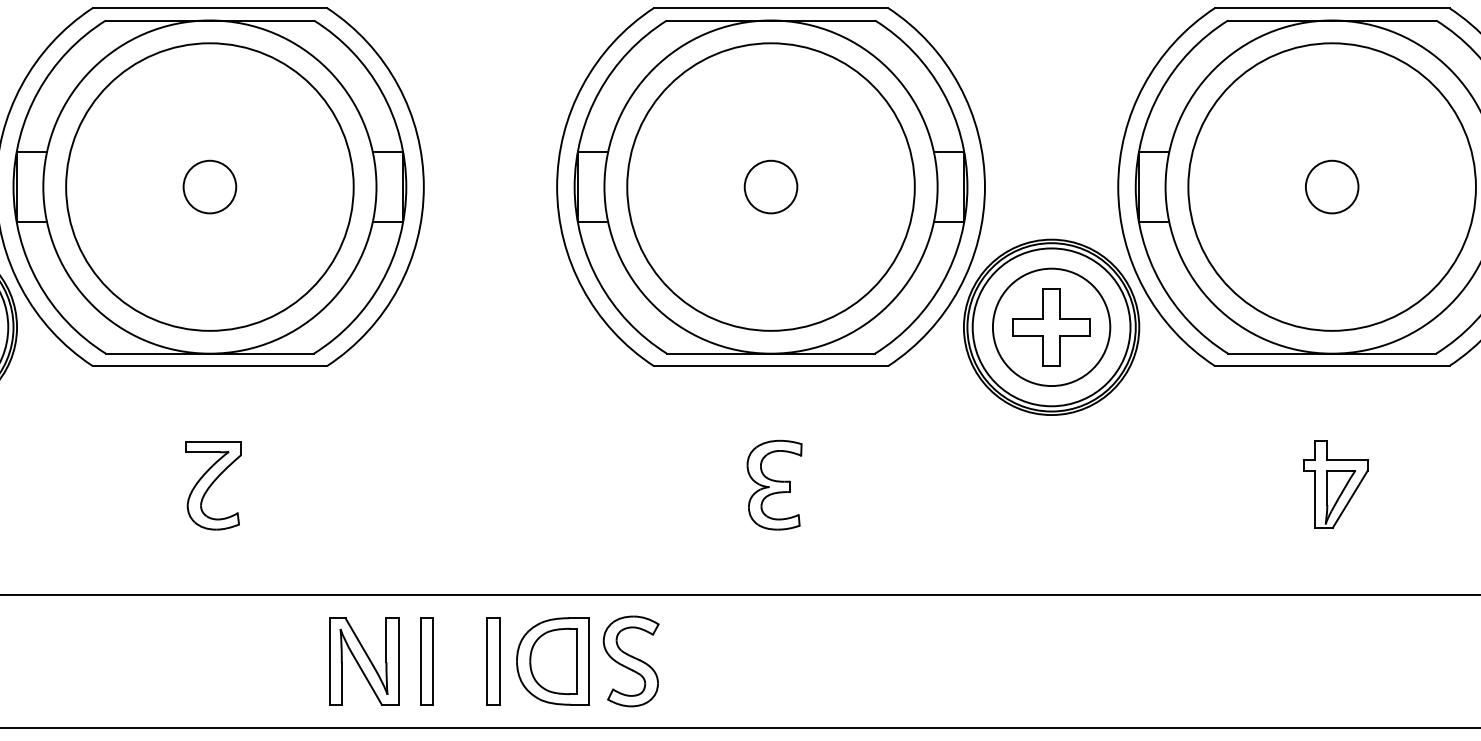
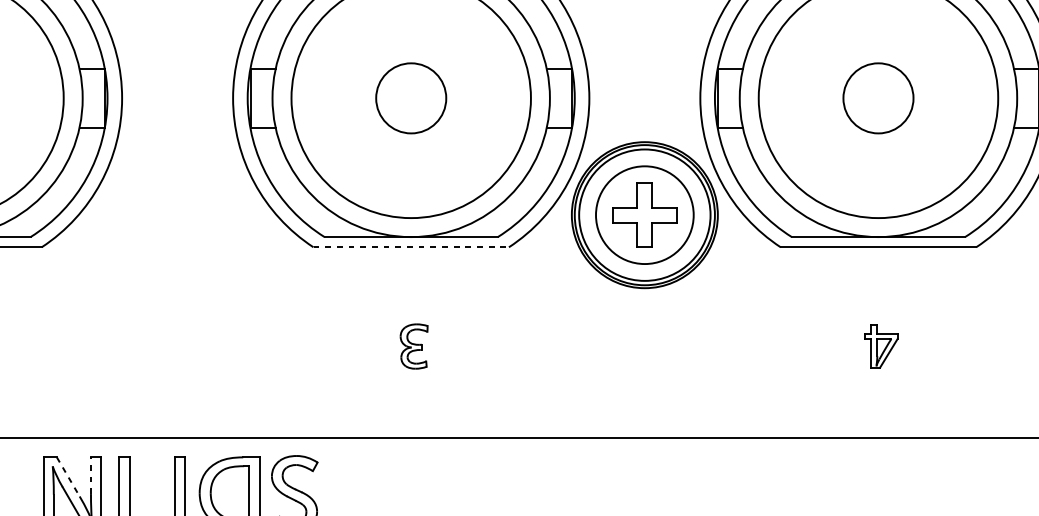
circle: (770, 186) -> (410, 97), size x1.6
circle: (1331, 186) -> (877, 97), size x1.6
line: (771, 365) -> (411, 246), solid -> dashed
part: (774, 484) -> (414, 346), size x0.6
part: (1335, 484) -> (881, 346), size x0.6
line: (386, 639) -> (91, 475), solid -> dashed
line: (359, 642) -> (68, 477), solid -> dashed

